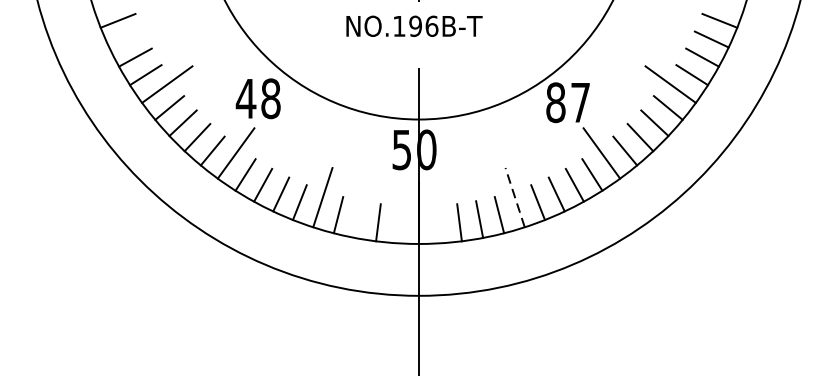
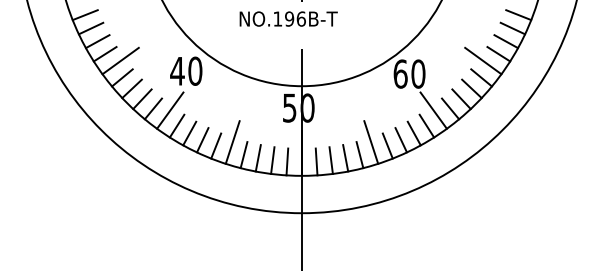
text: (414, 25) -> (288, 18), moved
line: (125, 39) -> (90, 28), added
text: (271, 99) -> (195, 71), 48 -> 40
text: (568, 101) -> (409, 73), 87 -> 60
line: (515, 197) -> (371, 142), dashed -> solid
line: (357, 219) -> (257, 158), added
line: (398, 224) -> (287, 161), added
line: (439, 224) -> (316, 161), added

